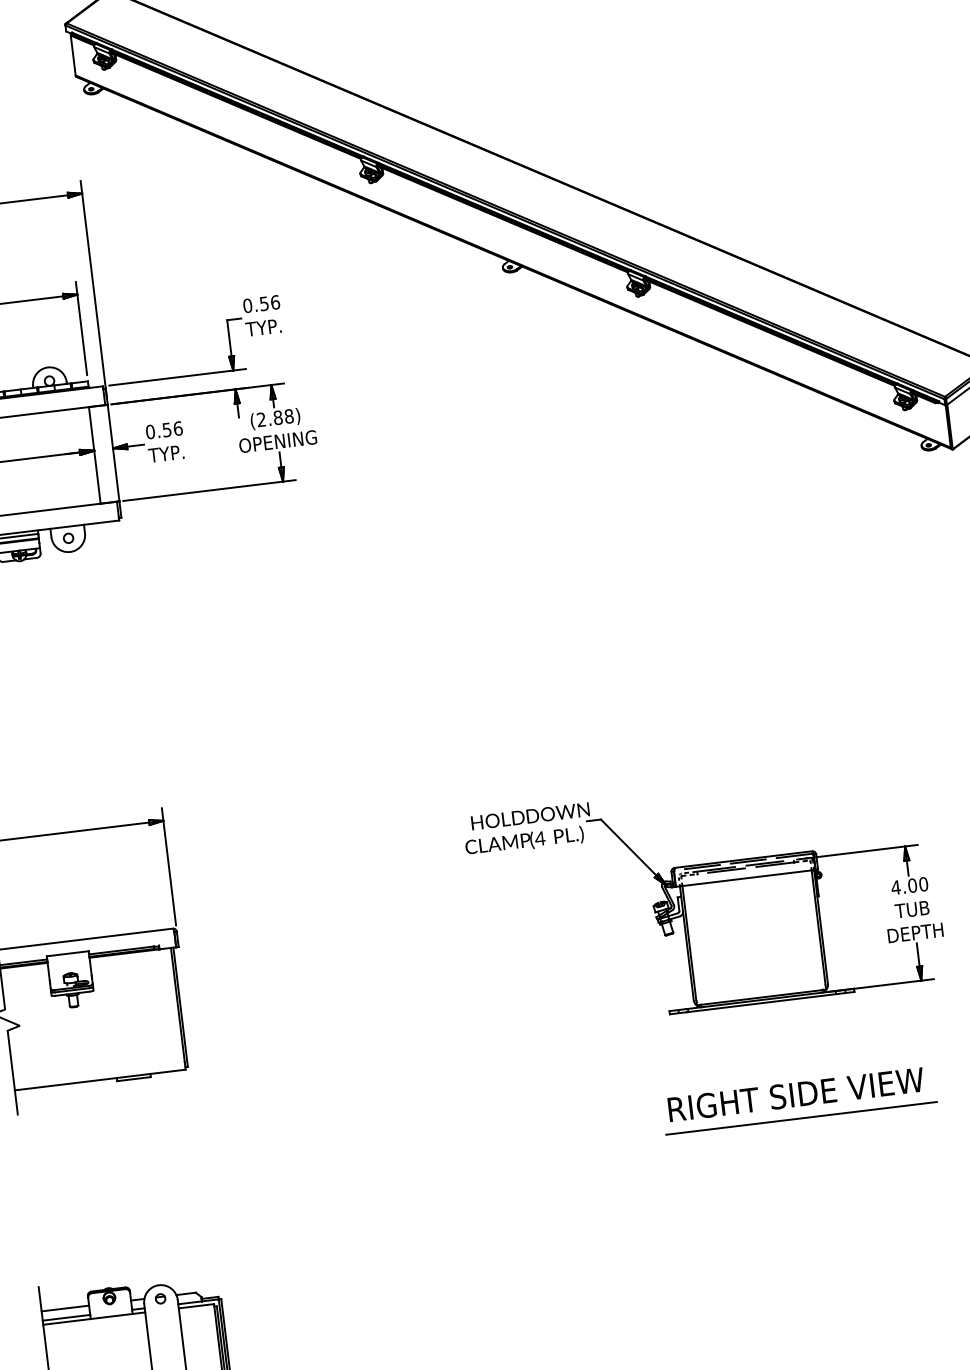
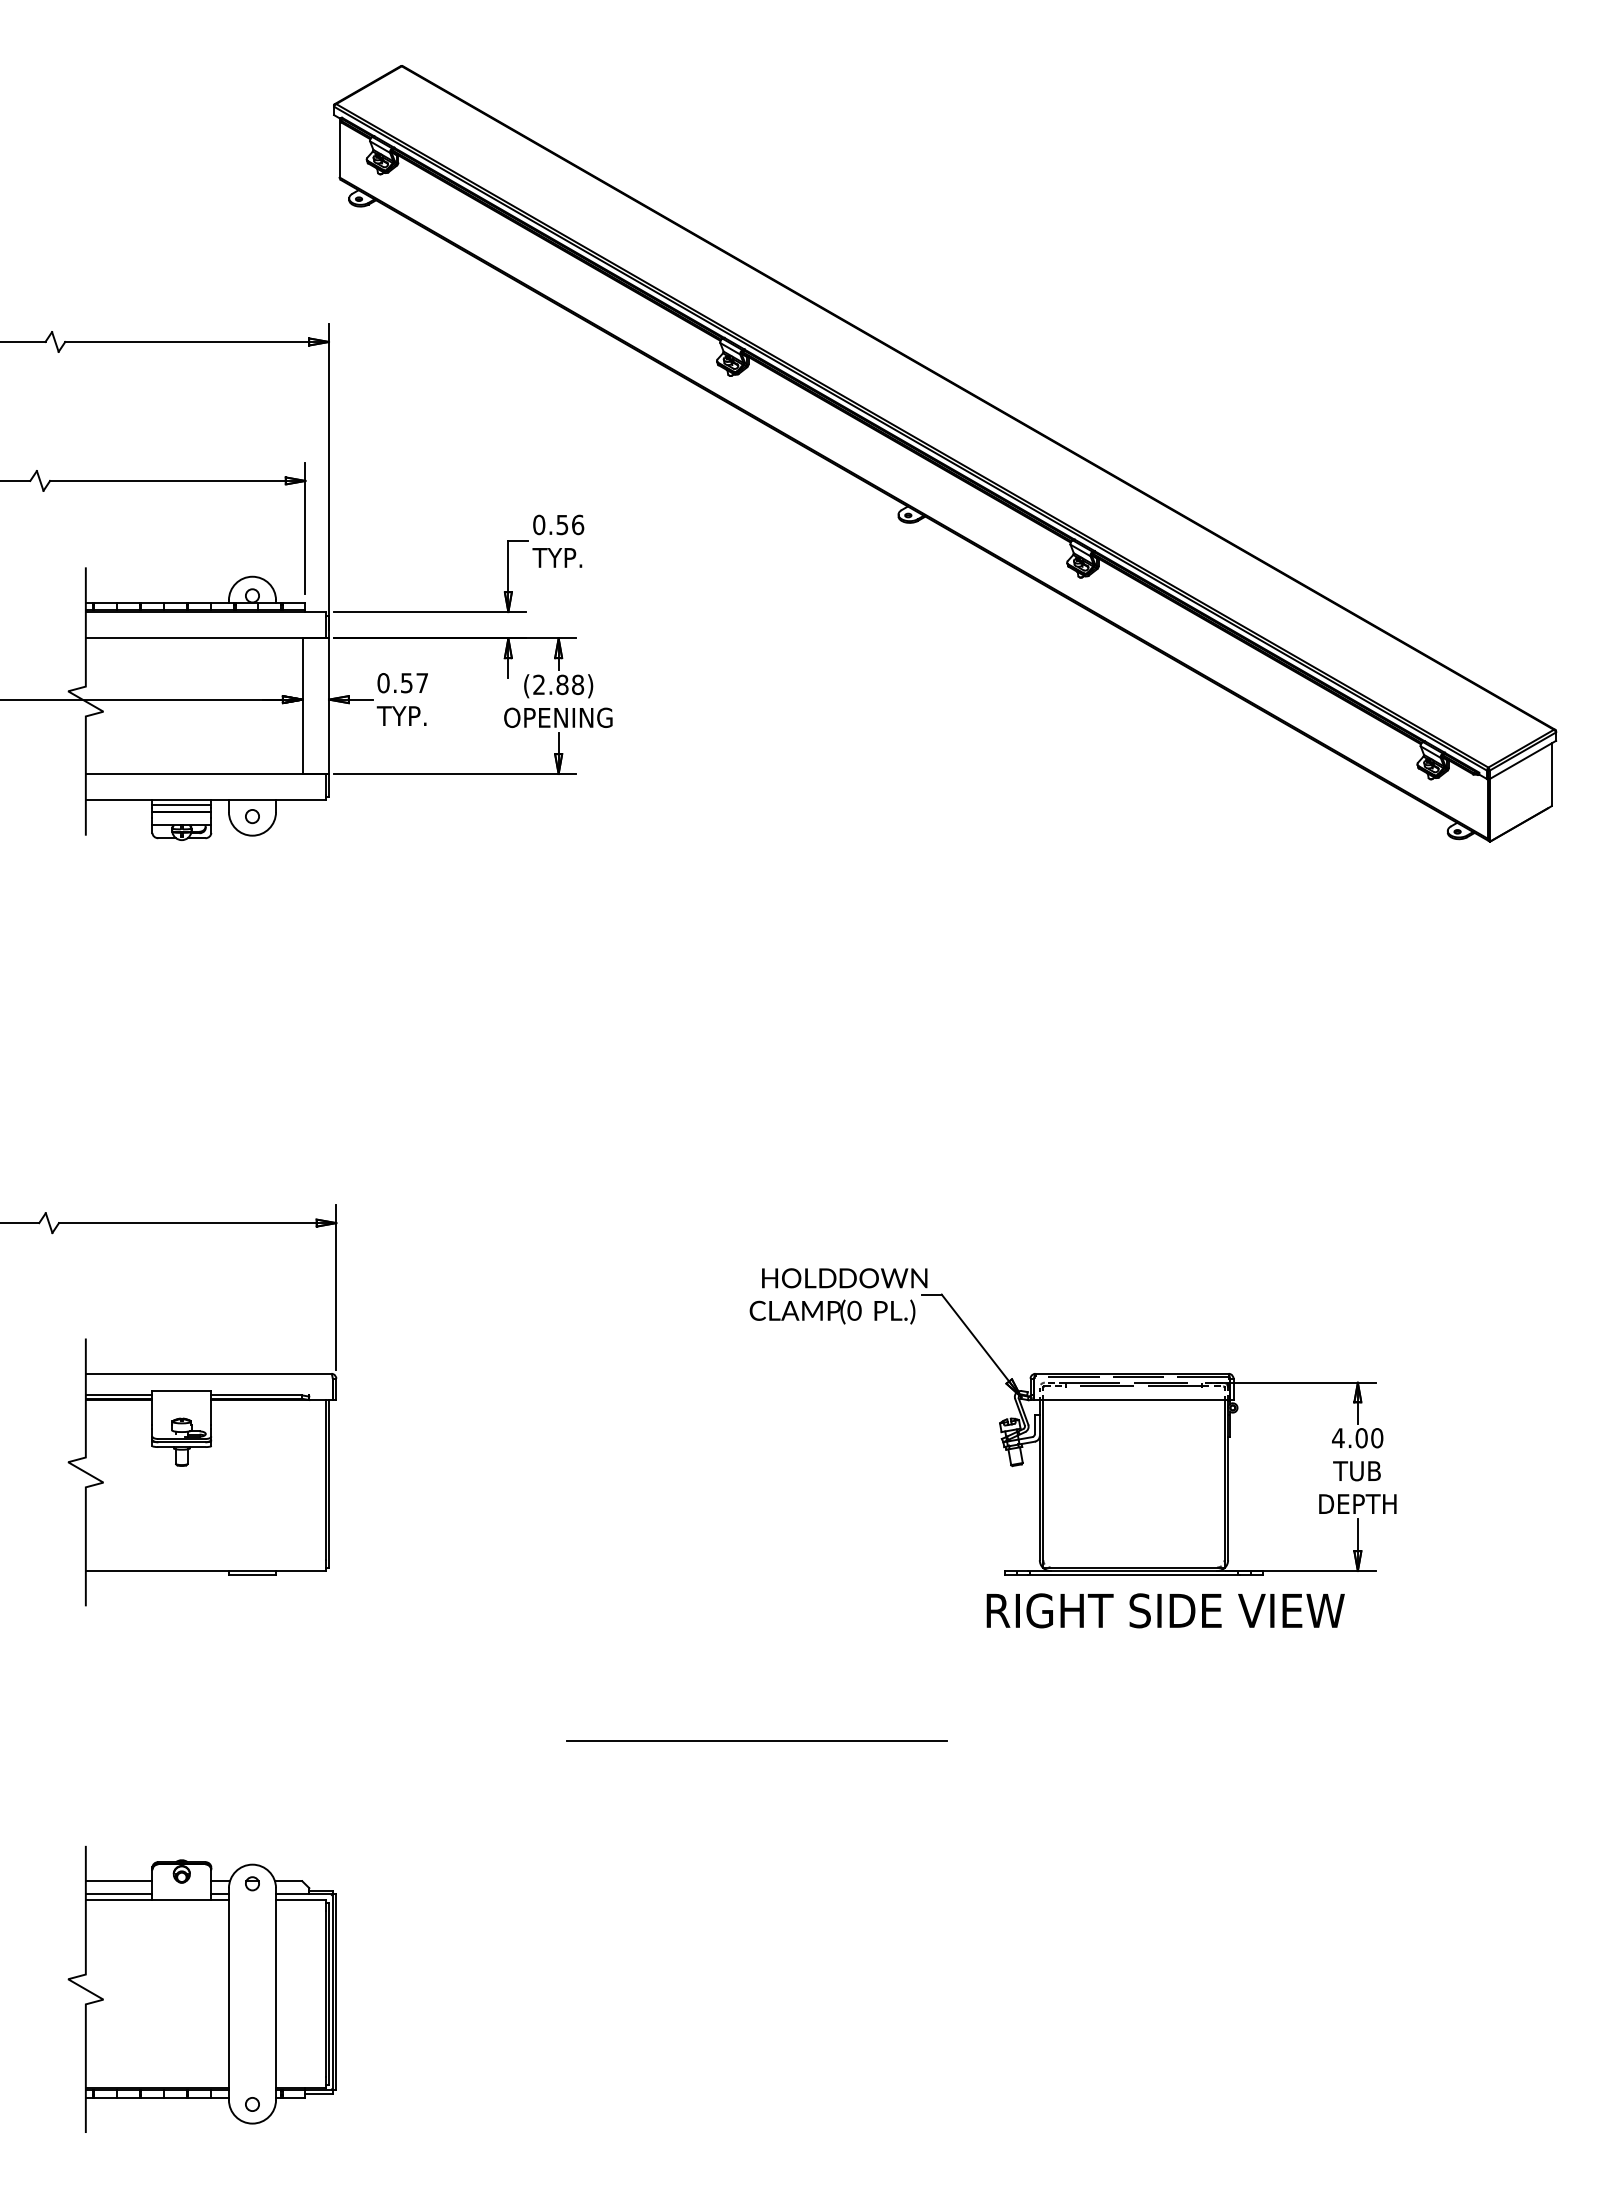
text: (178, 428) -> (422, 683), 0.56 -> 0.57
text: (540, 838) -> (854, 1310), (4 -> (0
text: (796, 1094) -> (1165, 1610), moved
line: (801, 1117) -> (756, 1740), moved

